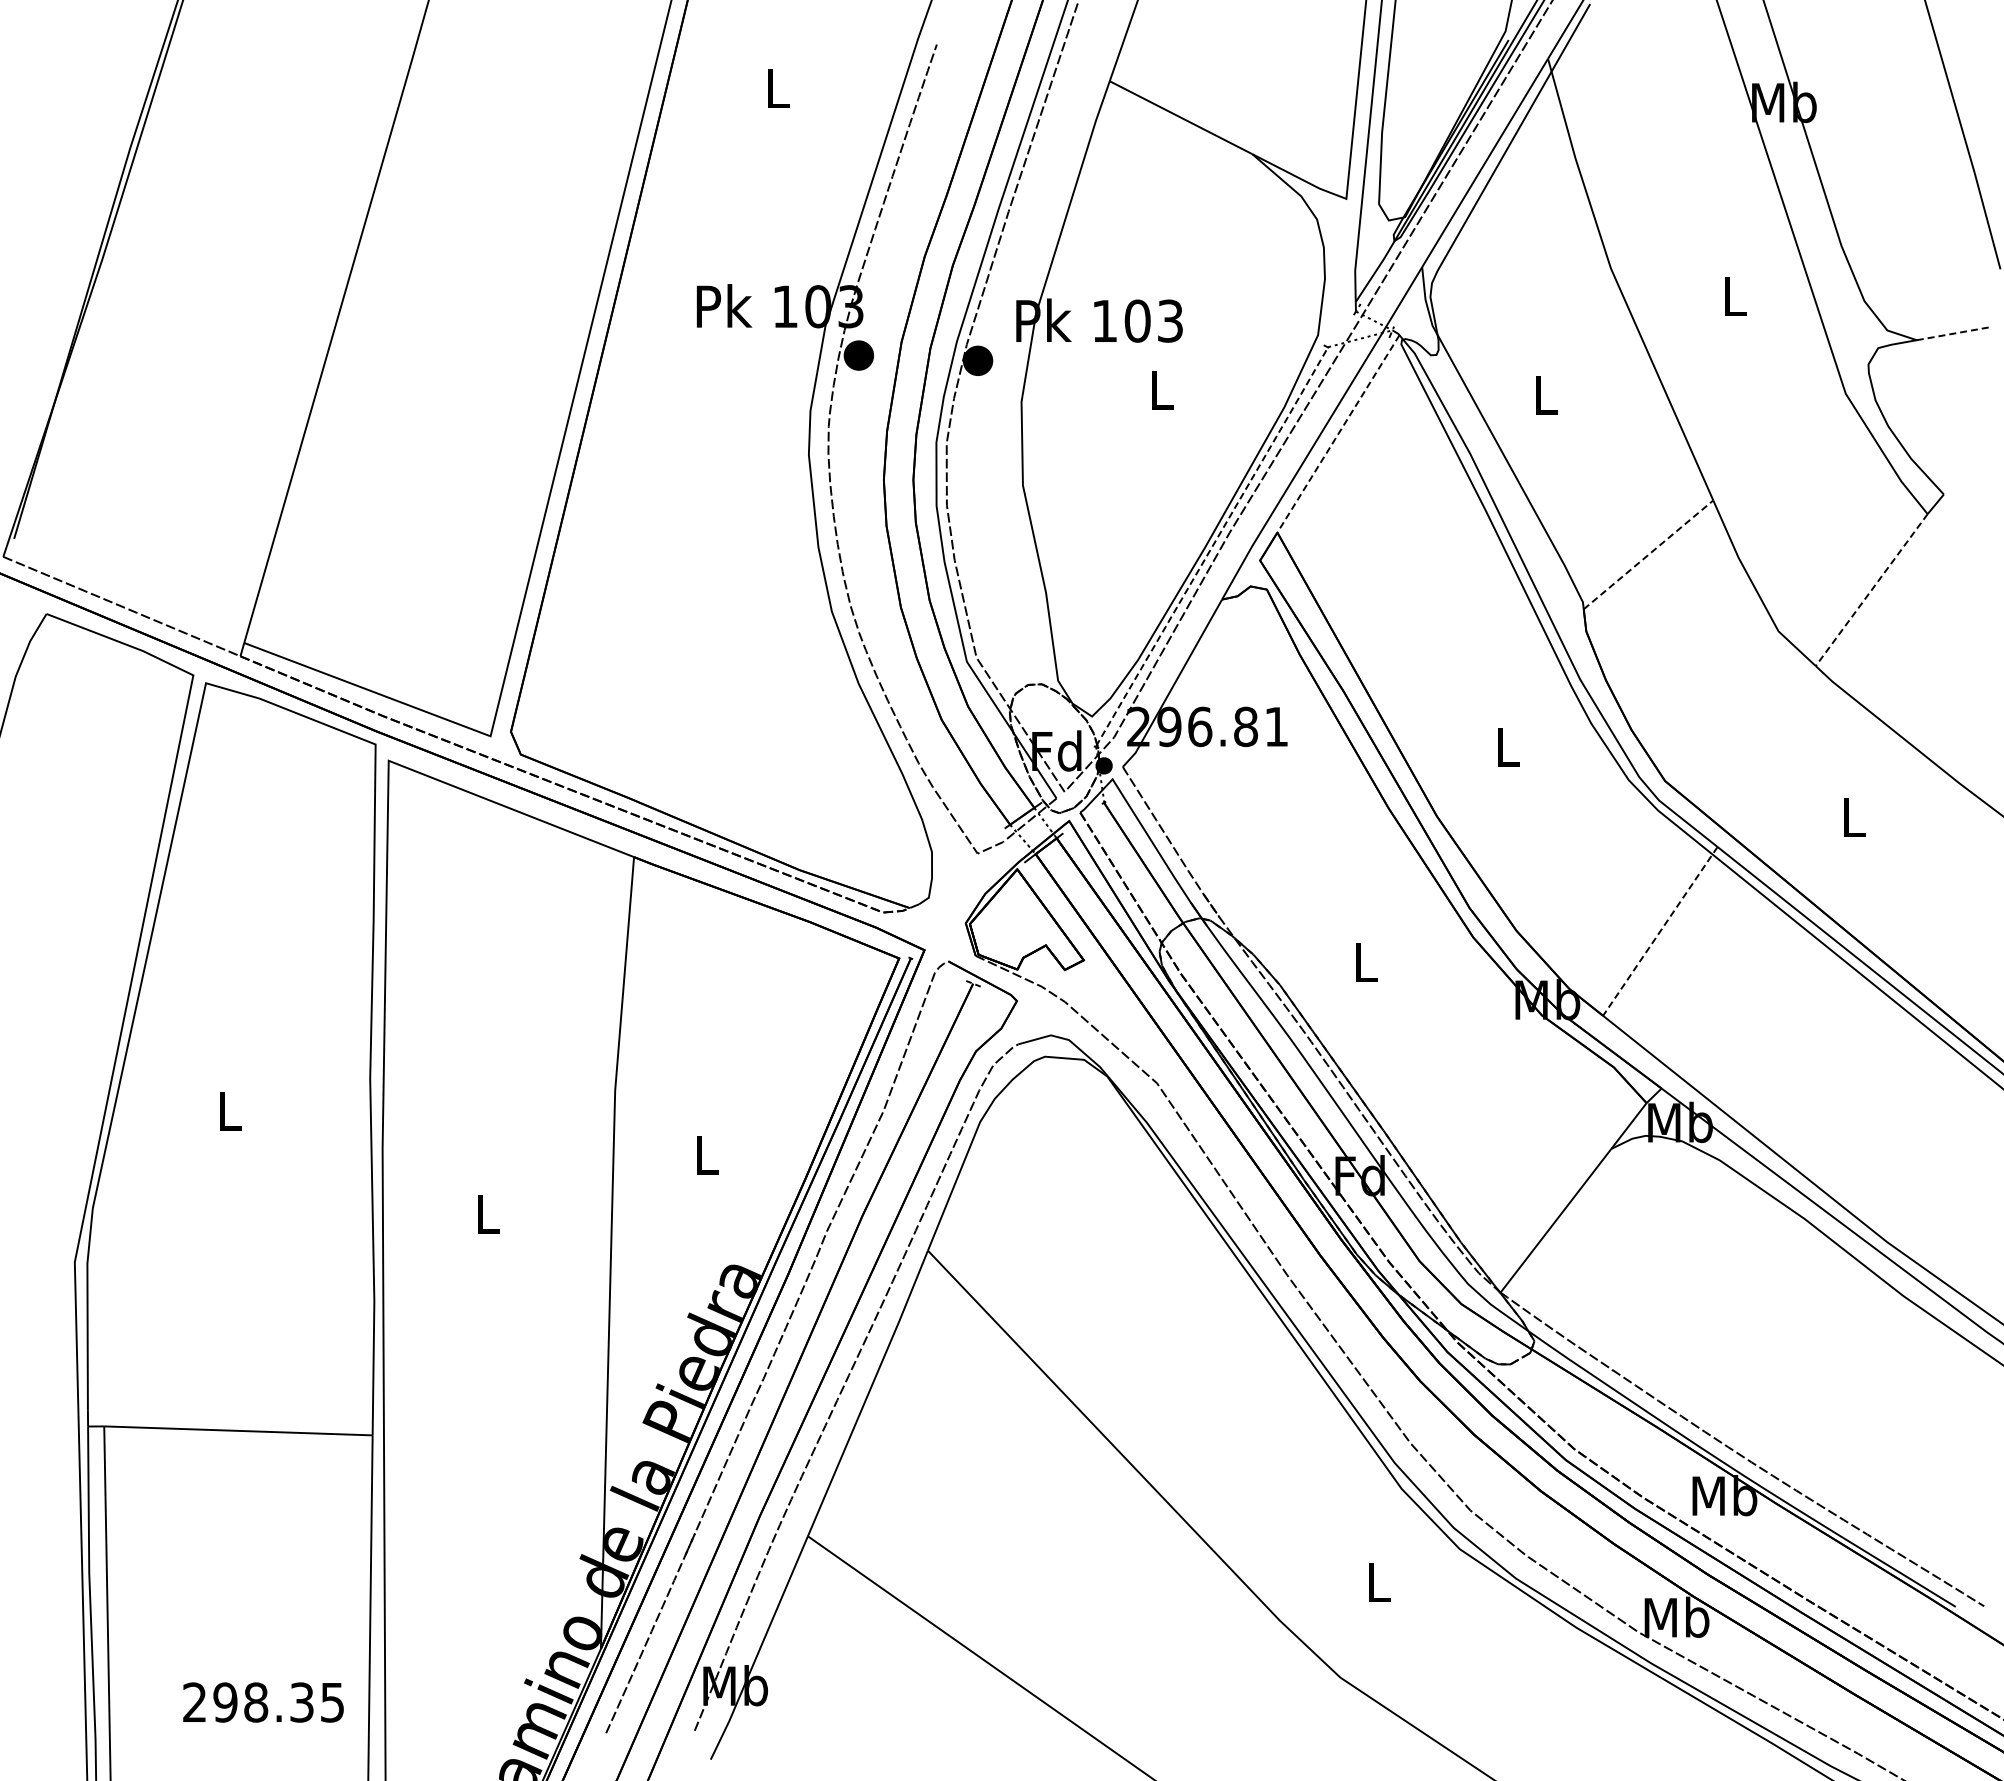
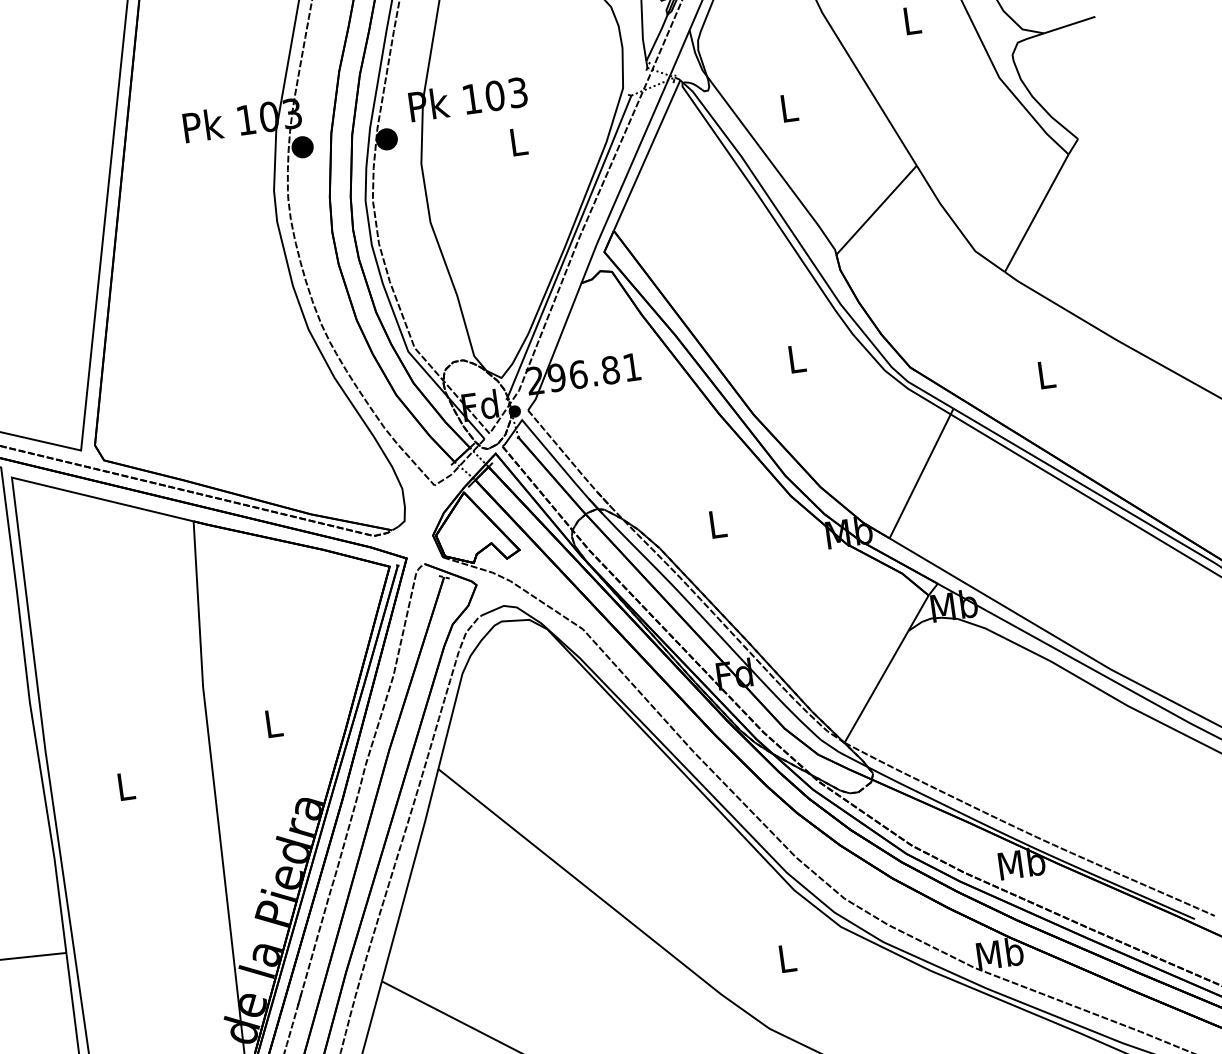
line: (1954, 333) -> (1069, 24), dashed -> solid
line: (1338, 434) -> (647, 155), dashed -> solid
line: (1212, 545) -> (569, 246), dashed -> solid
line: (1648, 554) -> (876, 210), dashed -> solid
line: (1871, 590) -> (1036, 213), dashed -> solid
line: (1660, 931) -> (921, 473), dashed -> solid

